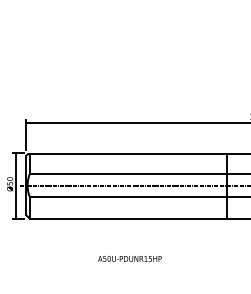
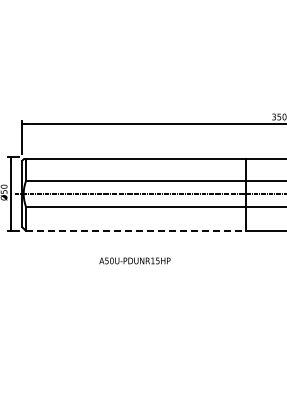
line: (128, 218) -> (136, 230), solid -> dashed
text: (129, 258) -> (134, 260), moved

